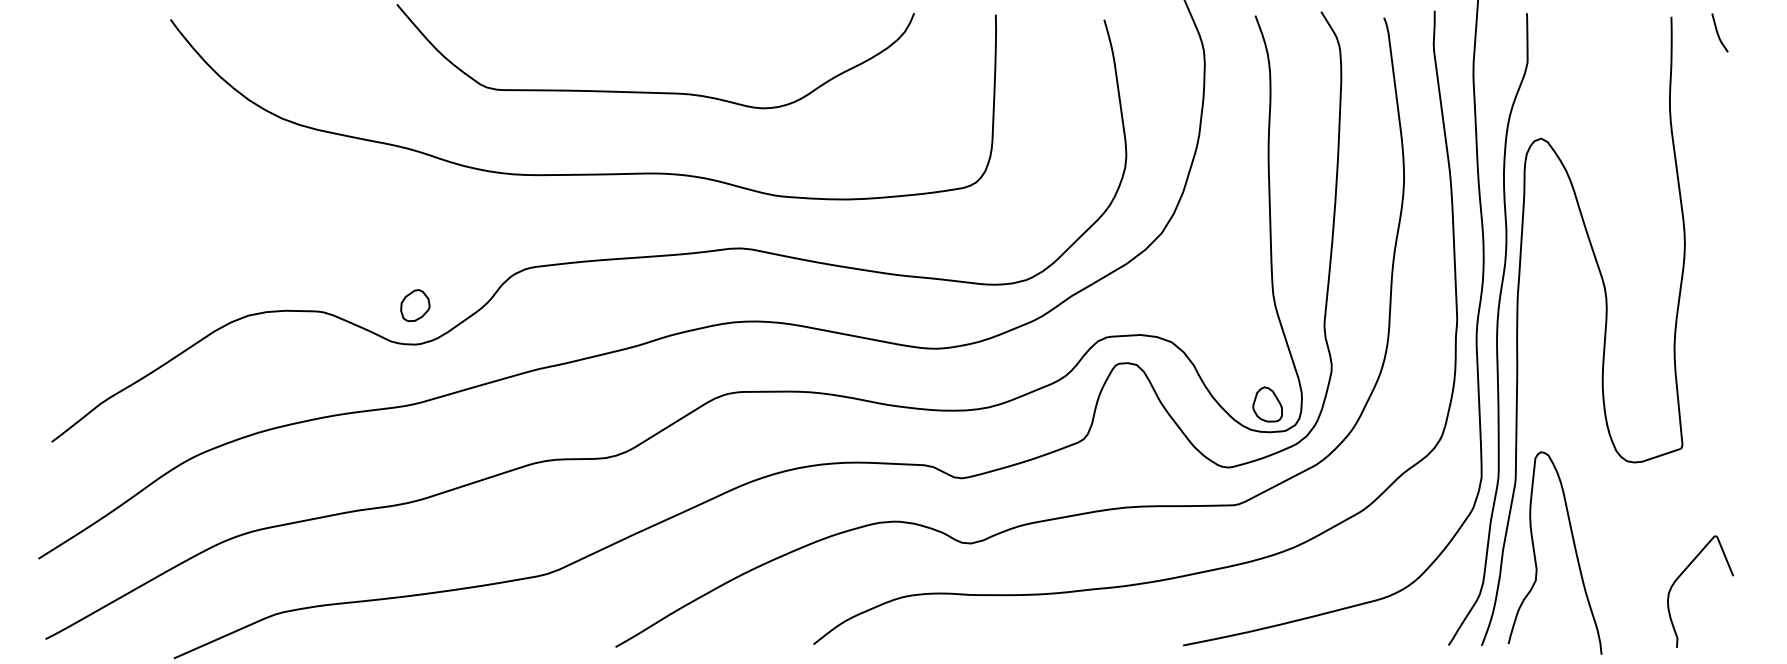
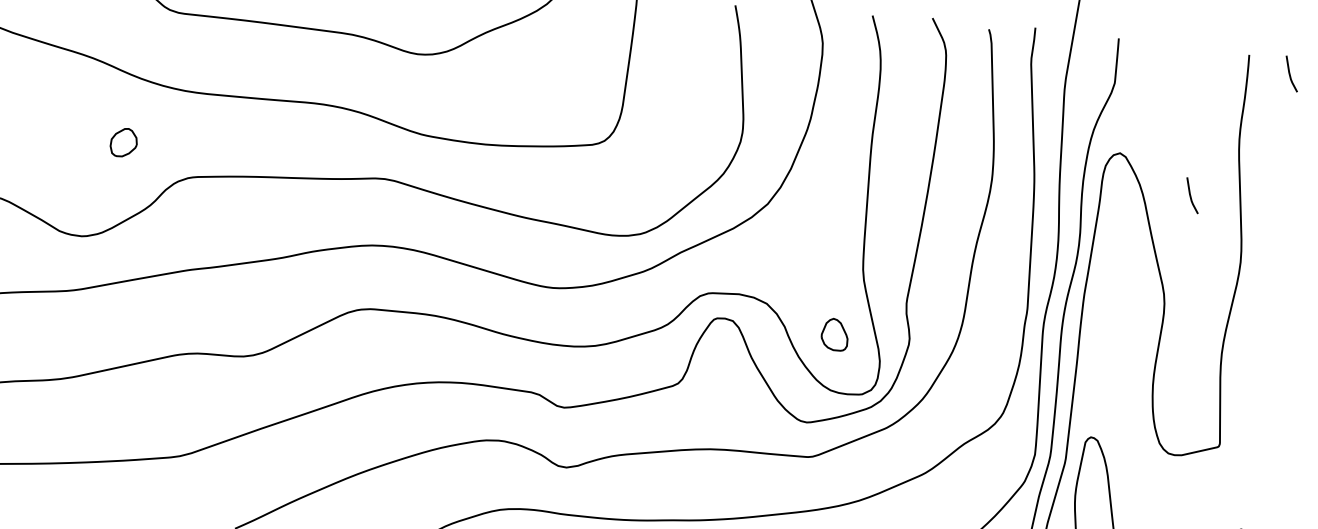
line: (1623, 176) -> (1191, 195), added
part: (415, 305) -> (124, 142), moved
part: (1267, 404) -> (834, 334), moved

